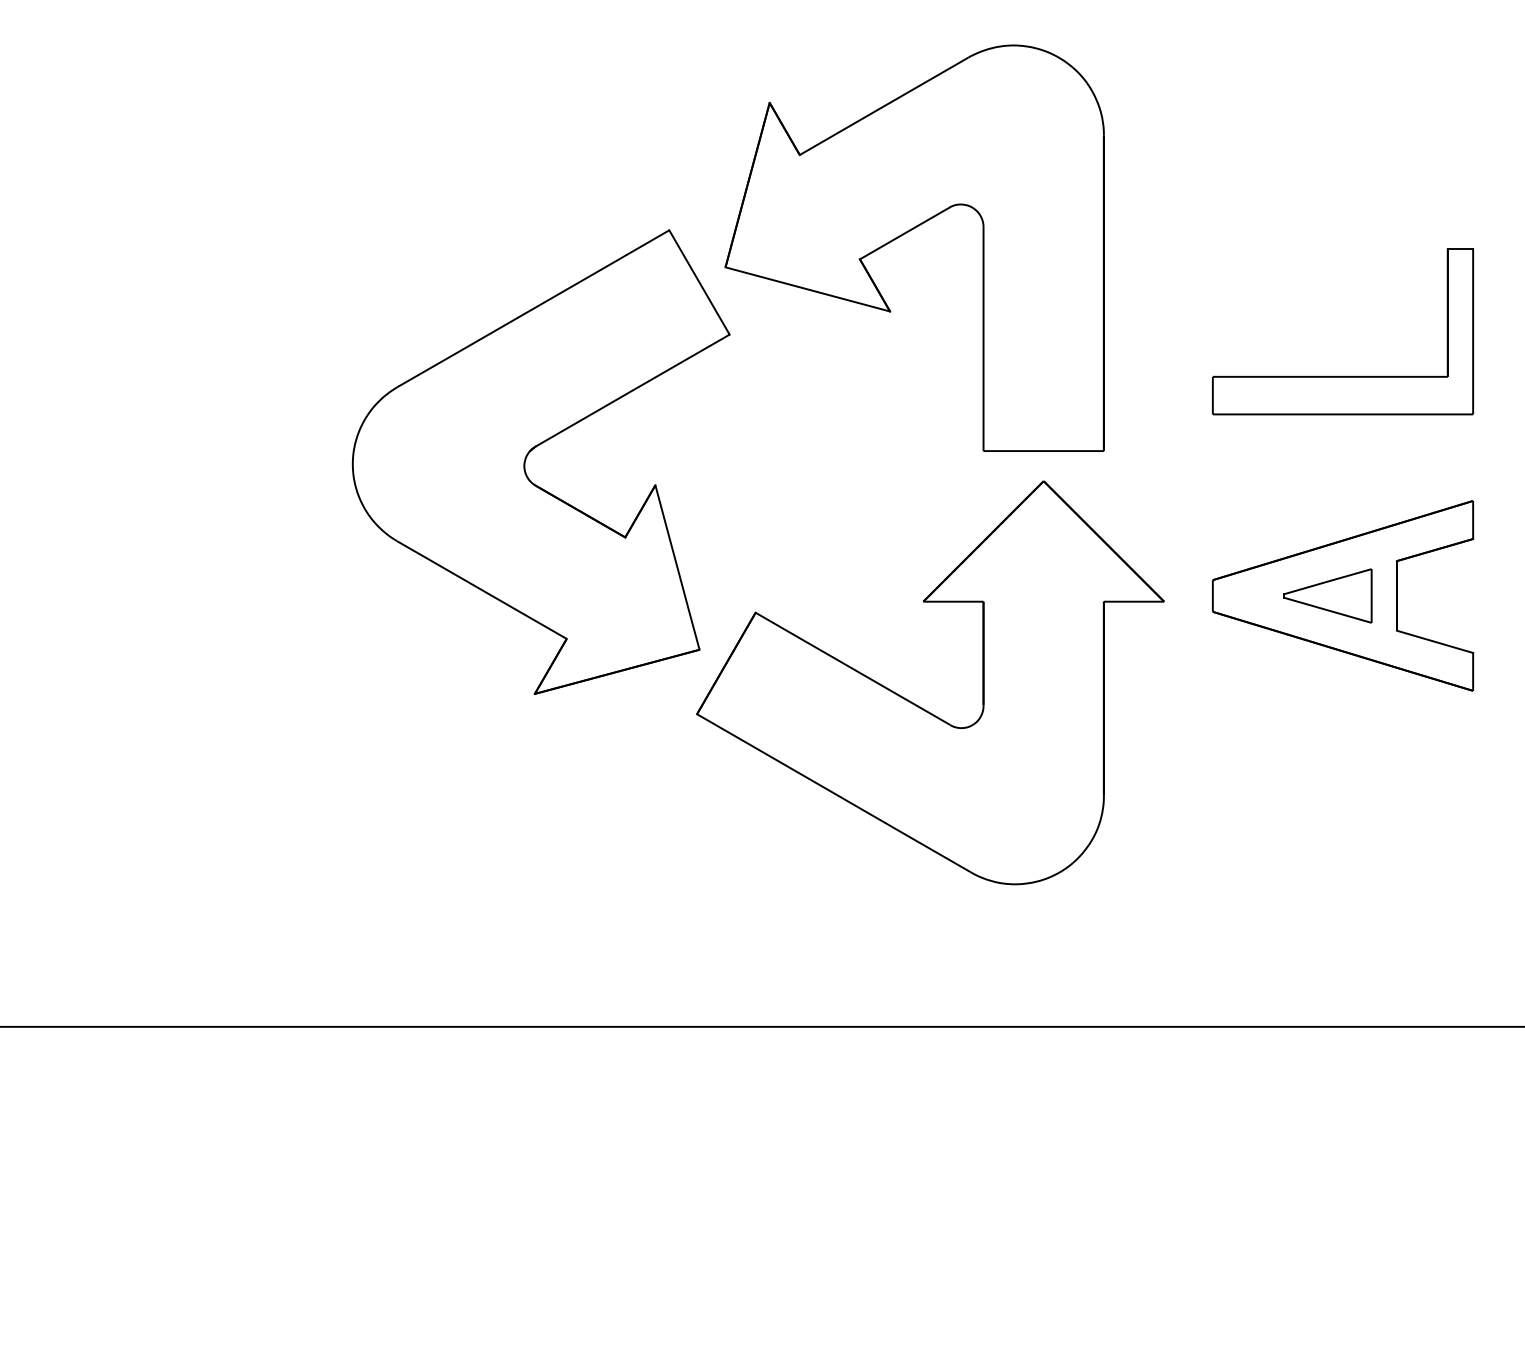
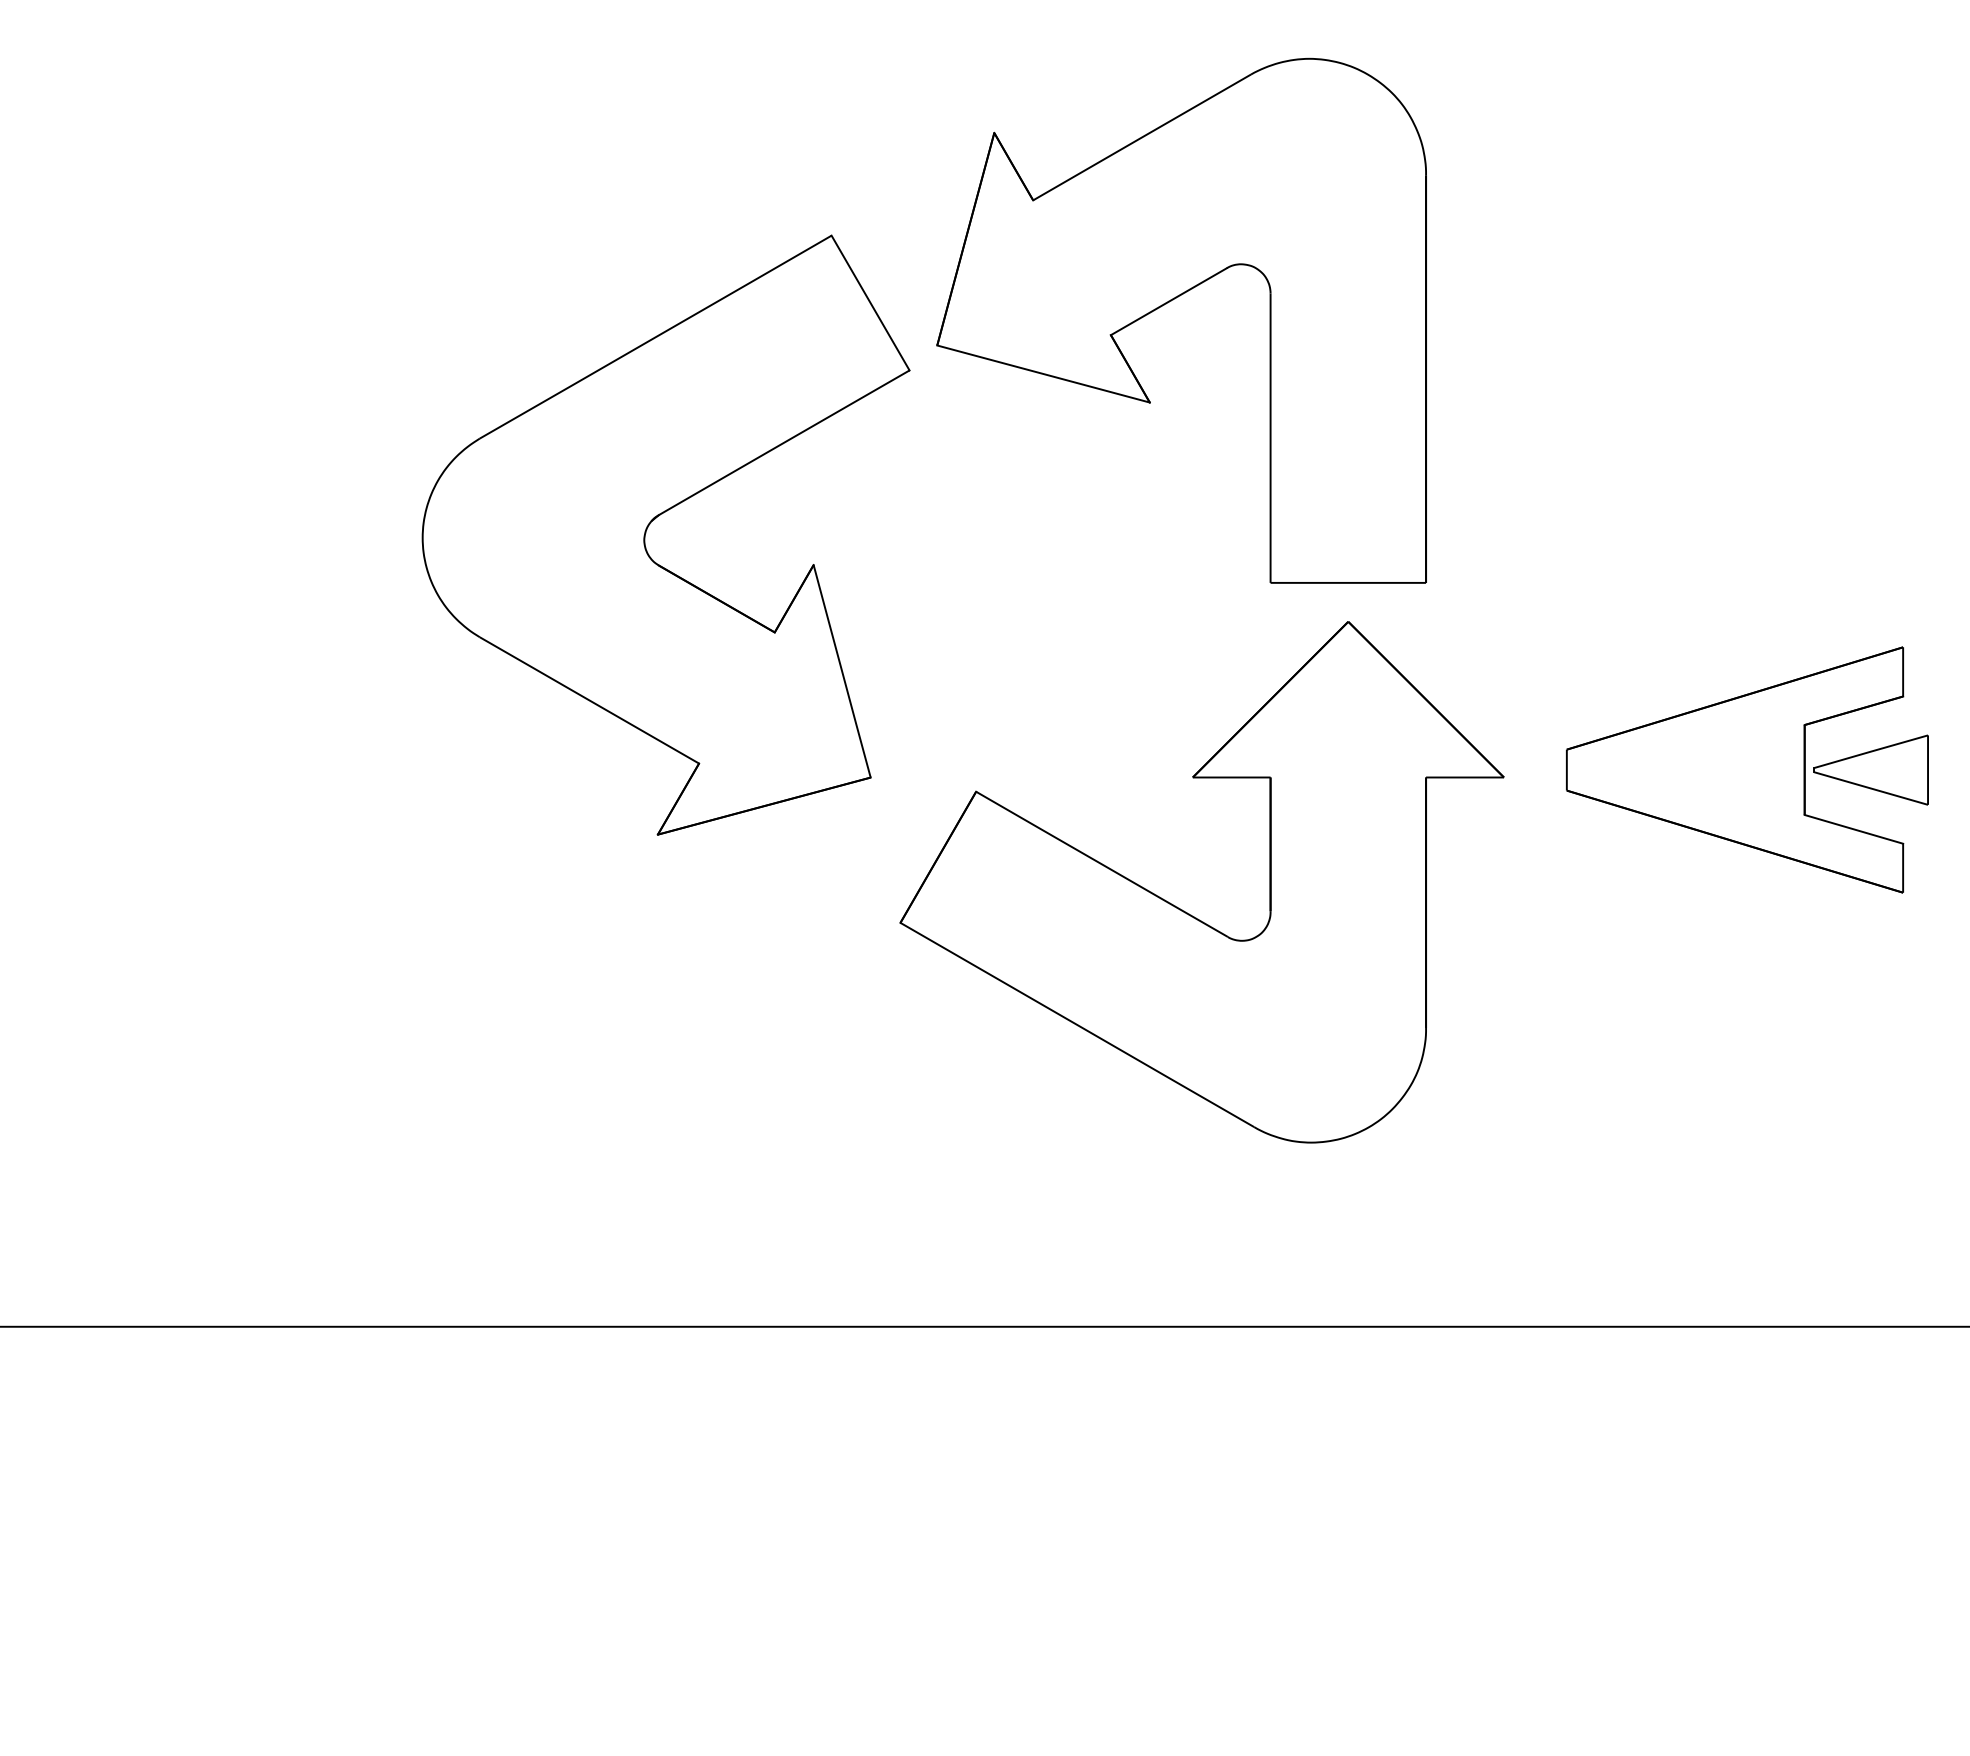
part: (1342, 376) -> (1734, 486), removed
part: (533, 450) -> (655, 519), moved
part: (1327, 595) -> (1870, 769), moved

